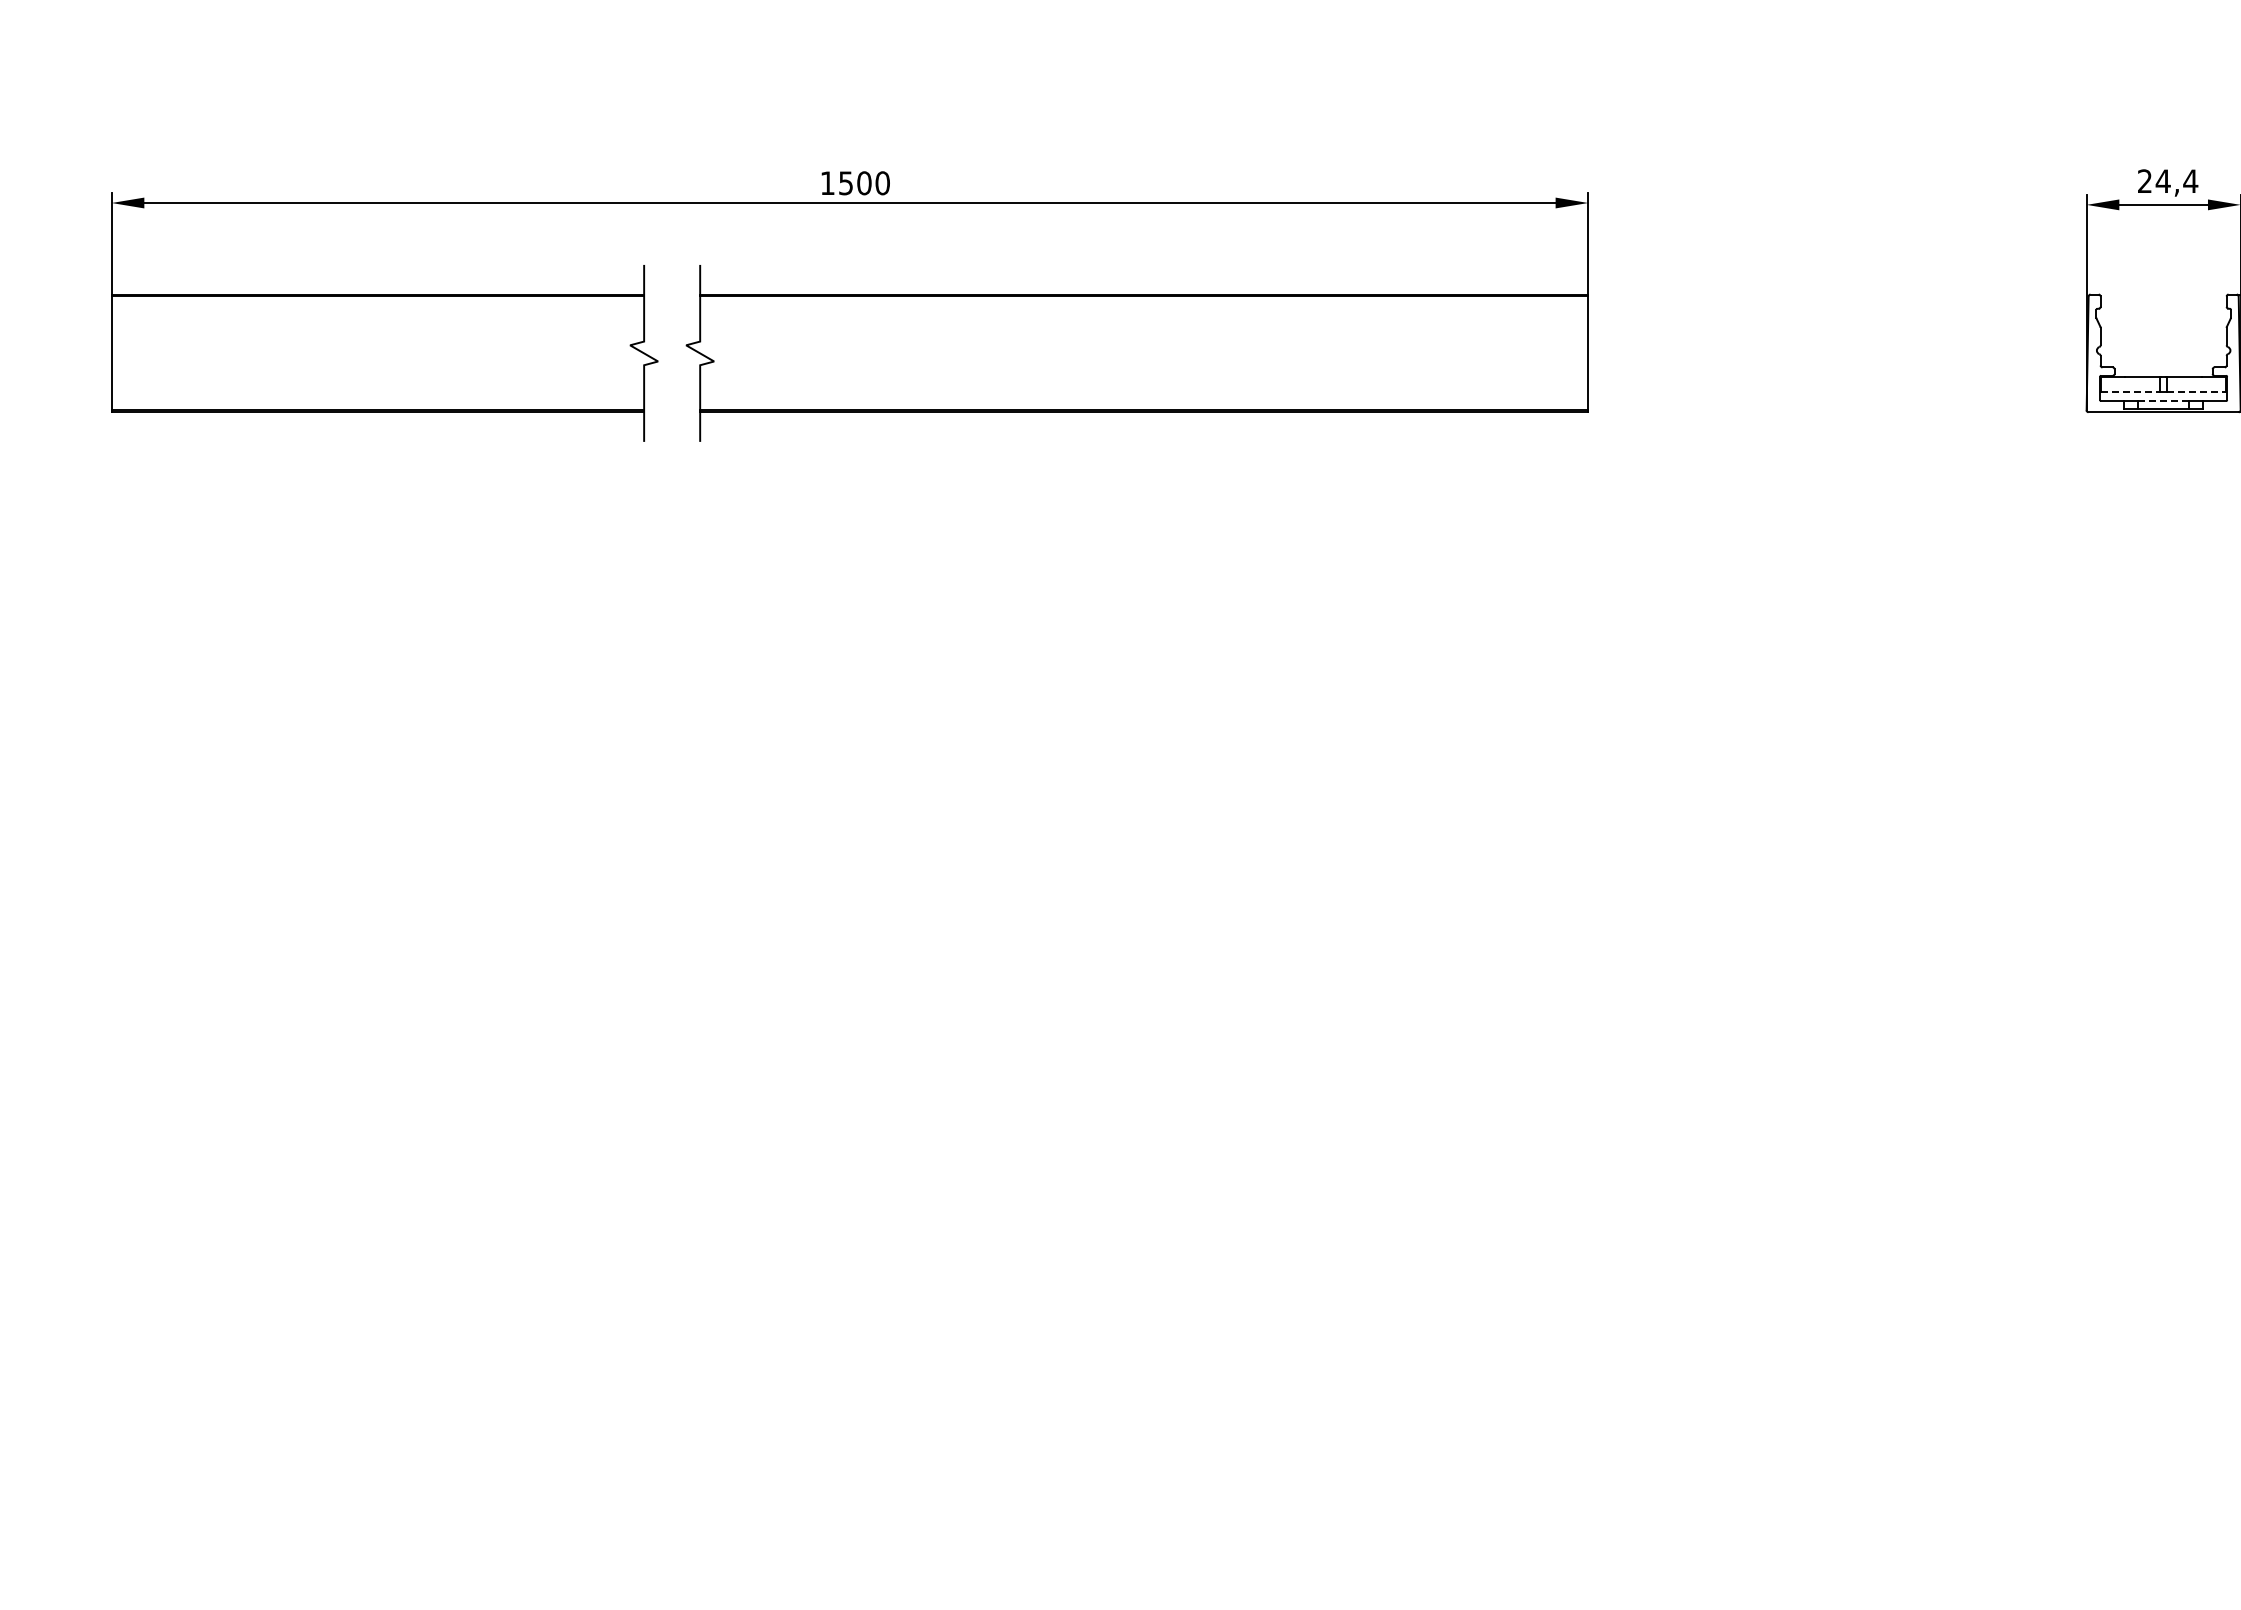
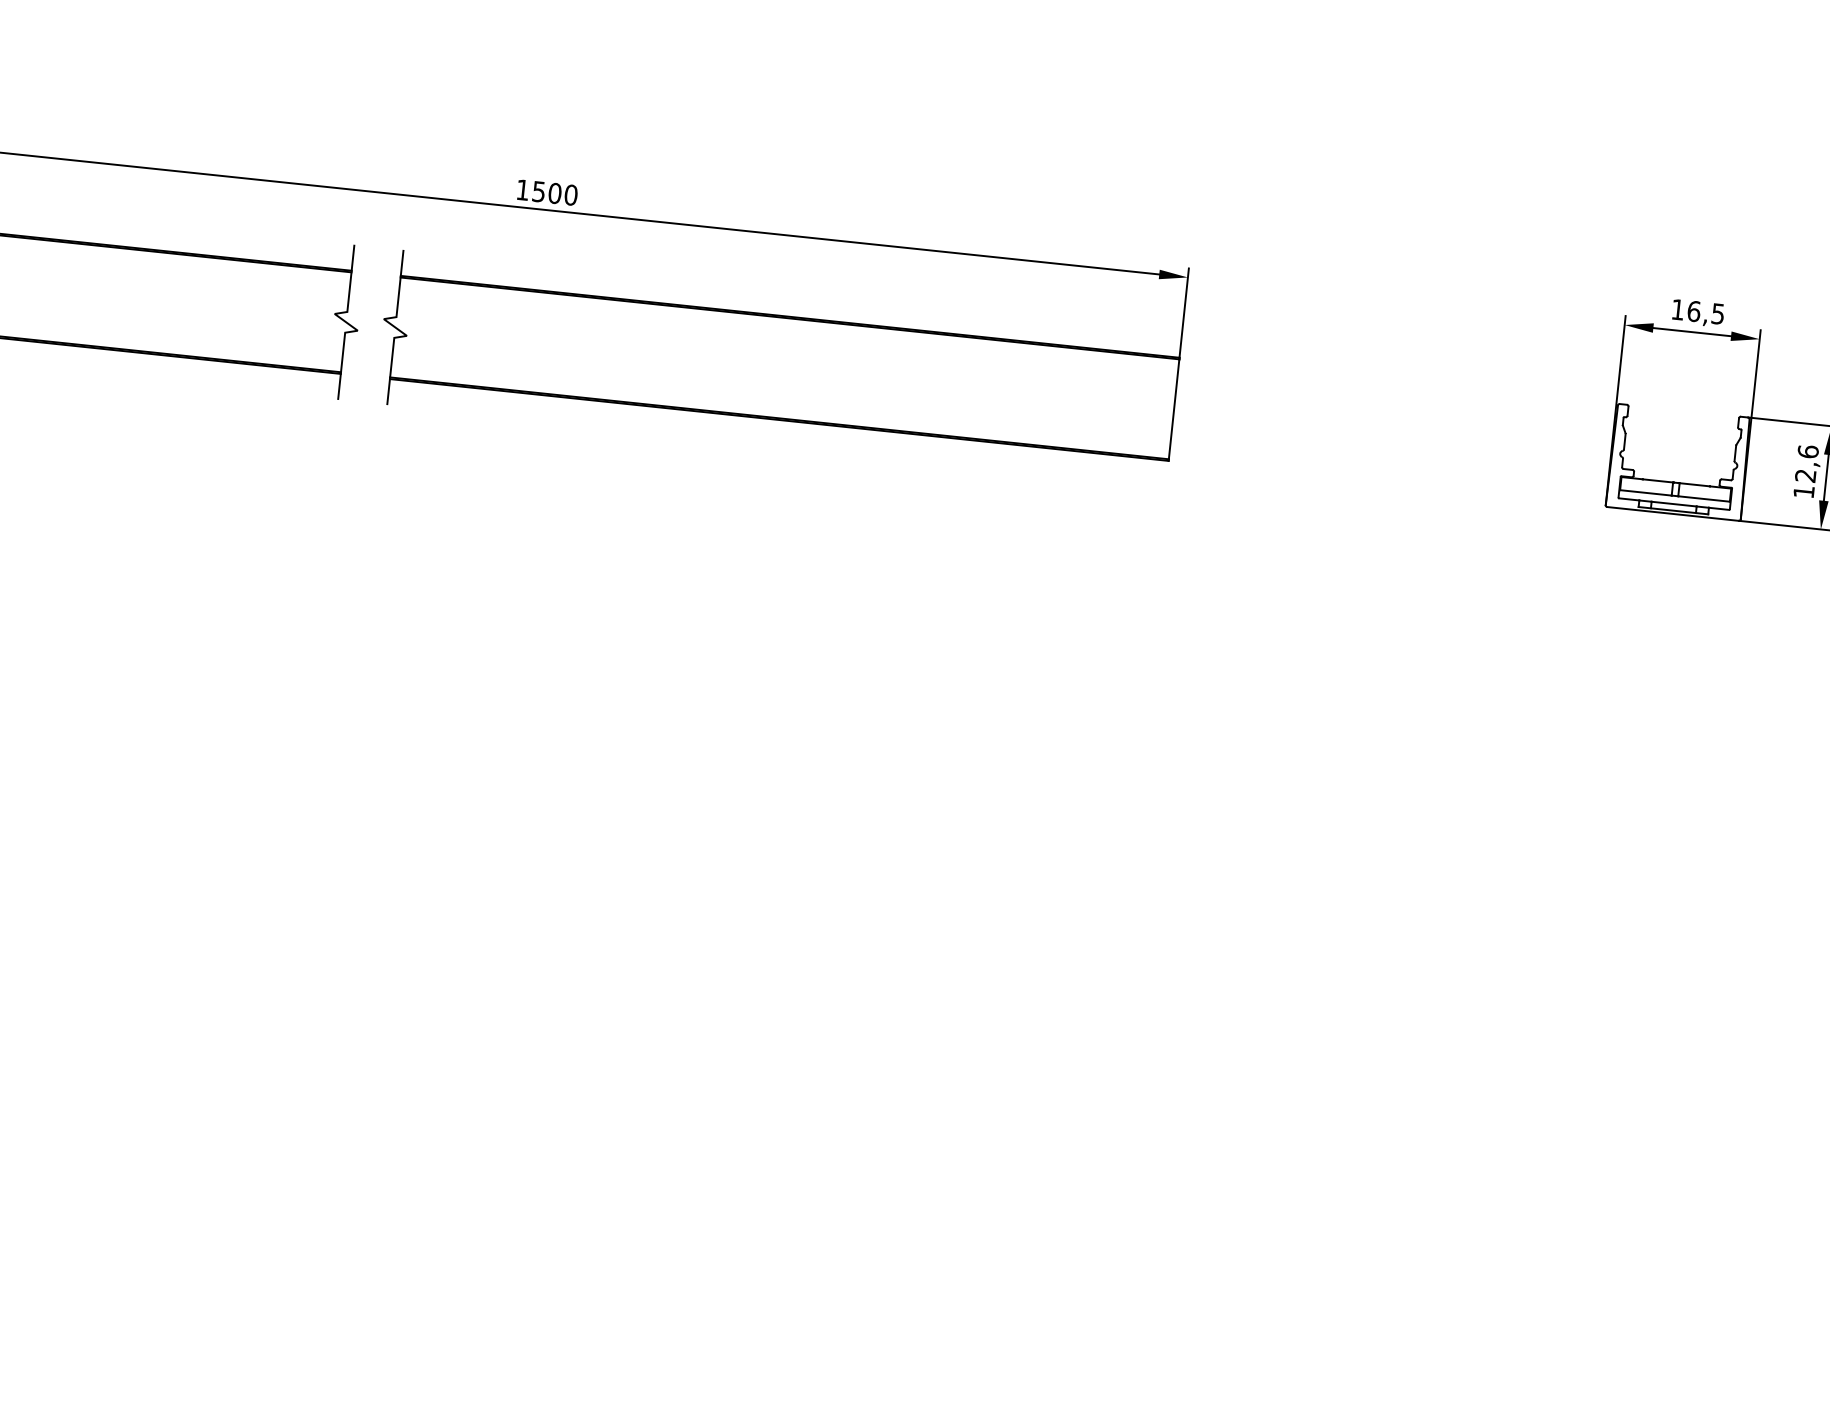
text: (2168, 181) -> (1698, 312), 24,4 -> 16,5
line: (2131, 391) -> (1646, 492), dashed -> solid
line: (2197, 391) -> (1704, 498), dashed -> solid
line: (2163, 401) -> (1673, 504), dashed -> solid

